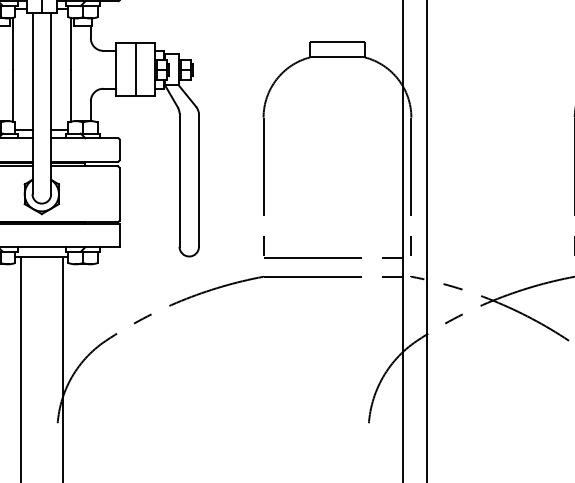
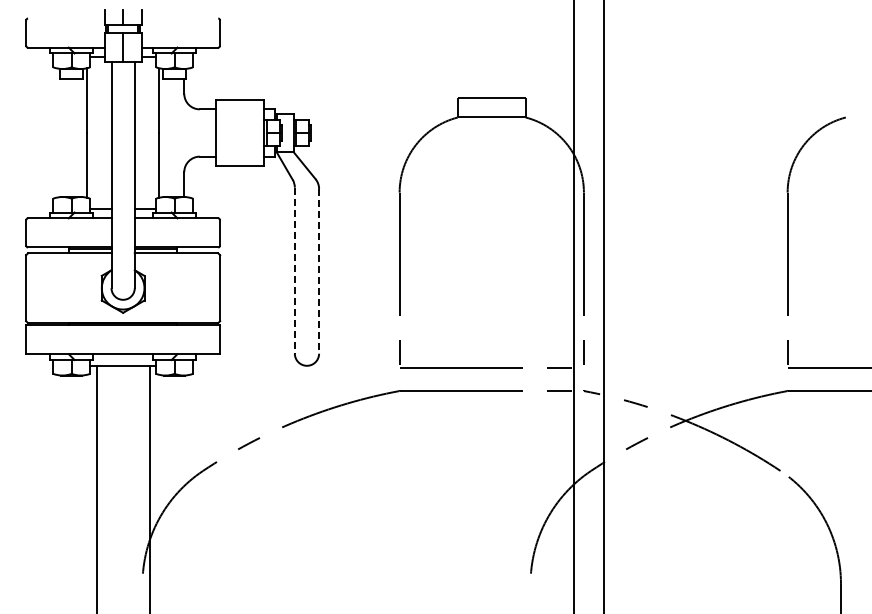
line: (135, 69) -> (239, 132), removed
line: (179, 180) -> (294, 271), solid -> dashed
line: (199, 180) -> (319, 271), solid -> dashed

